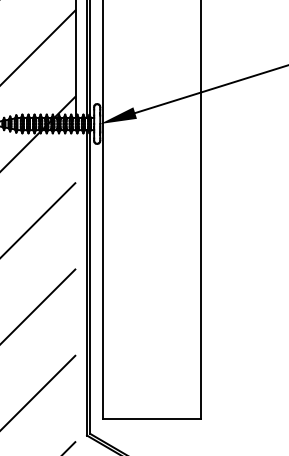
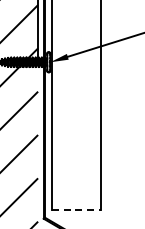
line: (152, 419) -> (76, 210), solid -> dashed

